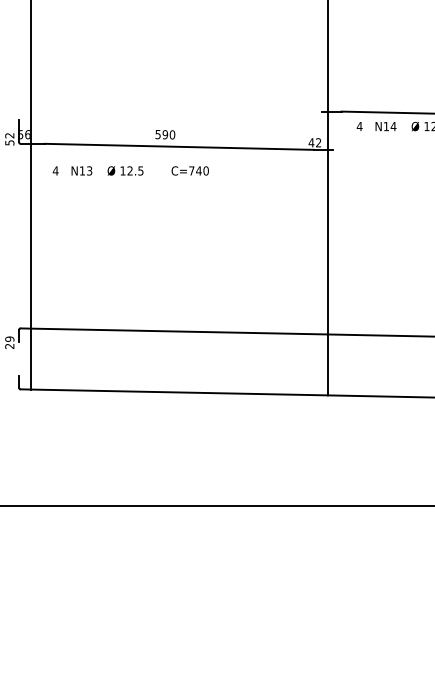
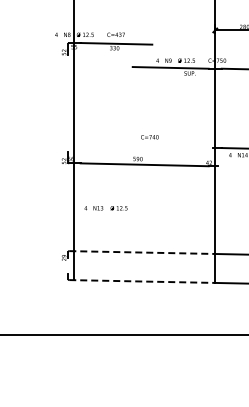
text: (96, 171) -> (105, 208), moved
text: (189, 171) -> (149, 137), moved
line: (174, 331) -> (142, 252), solid -> dashed
line: (174, 392) -> (142, 281), solid -> dashed

